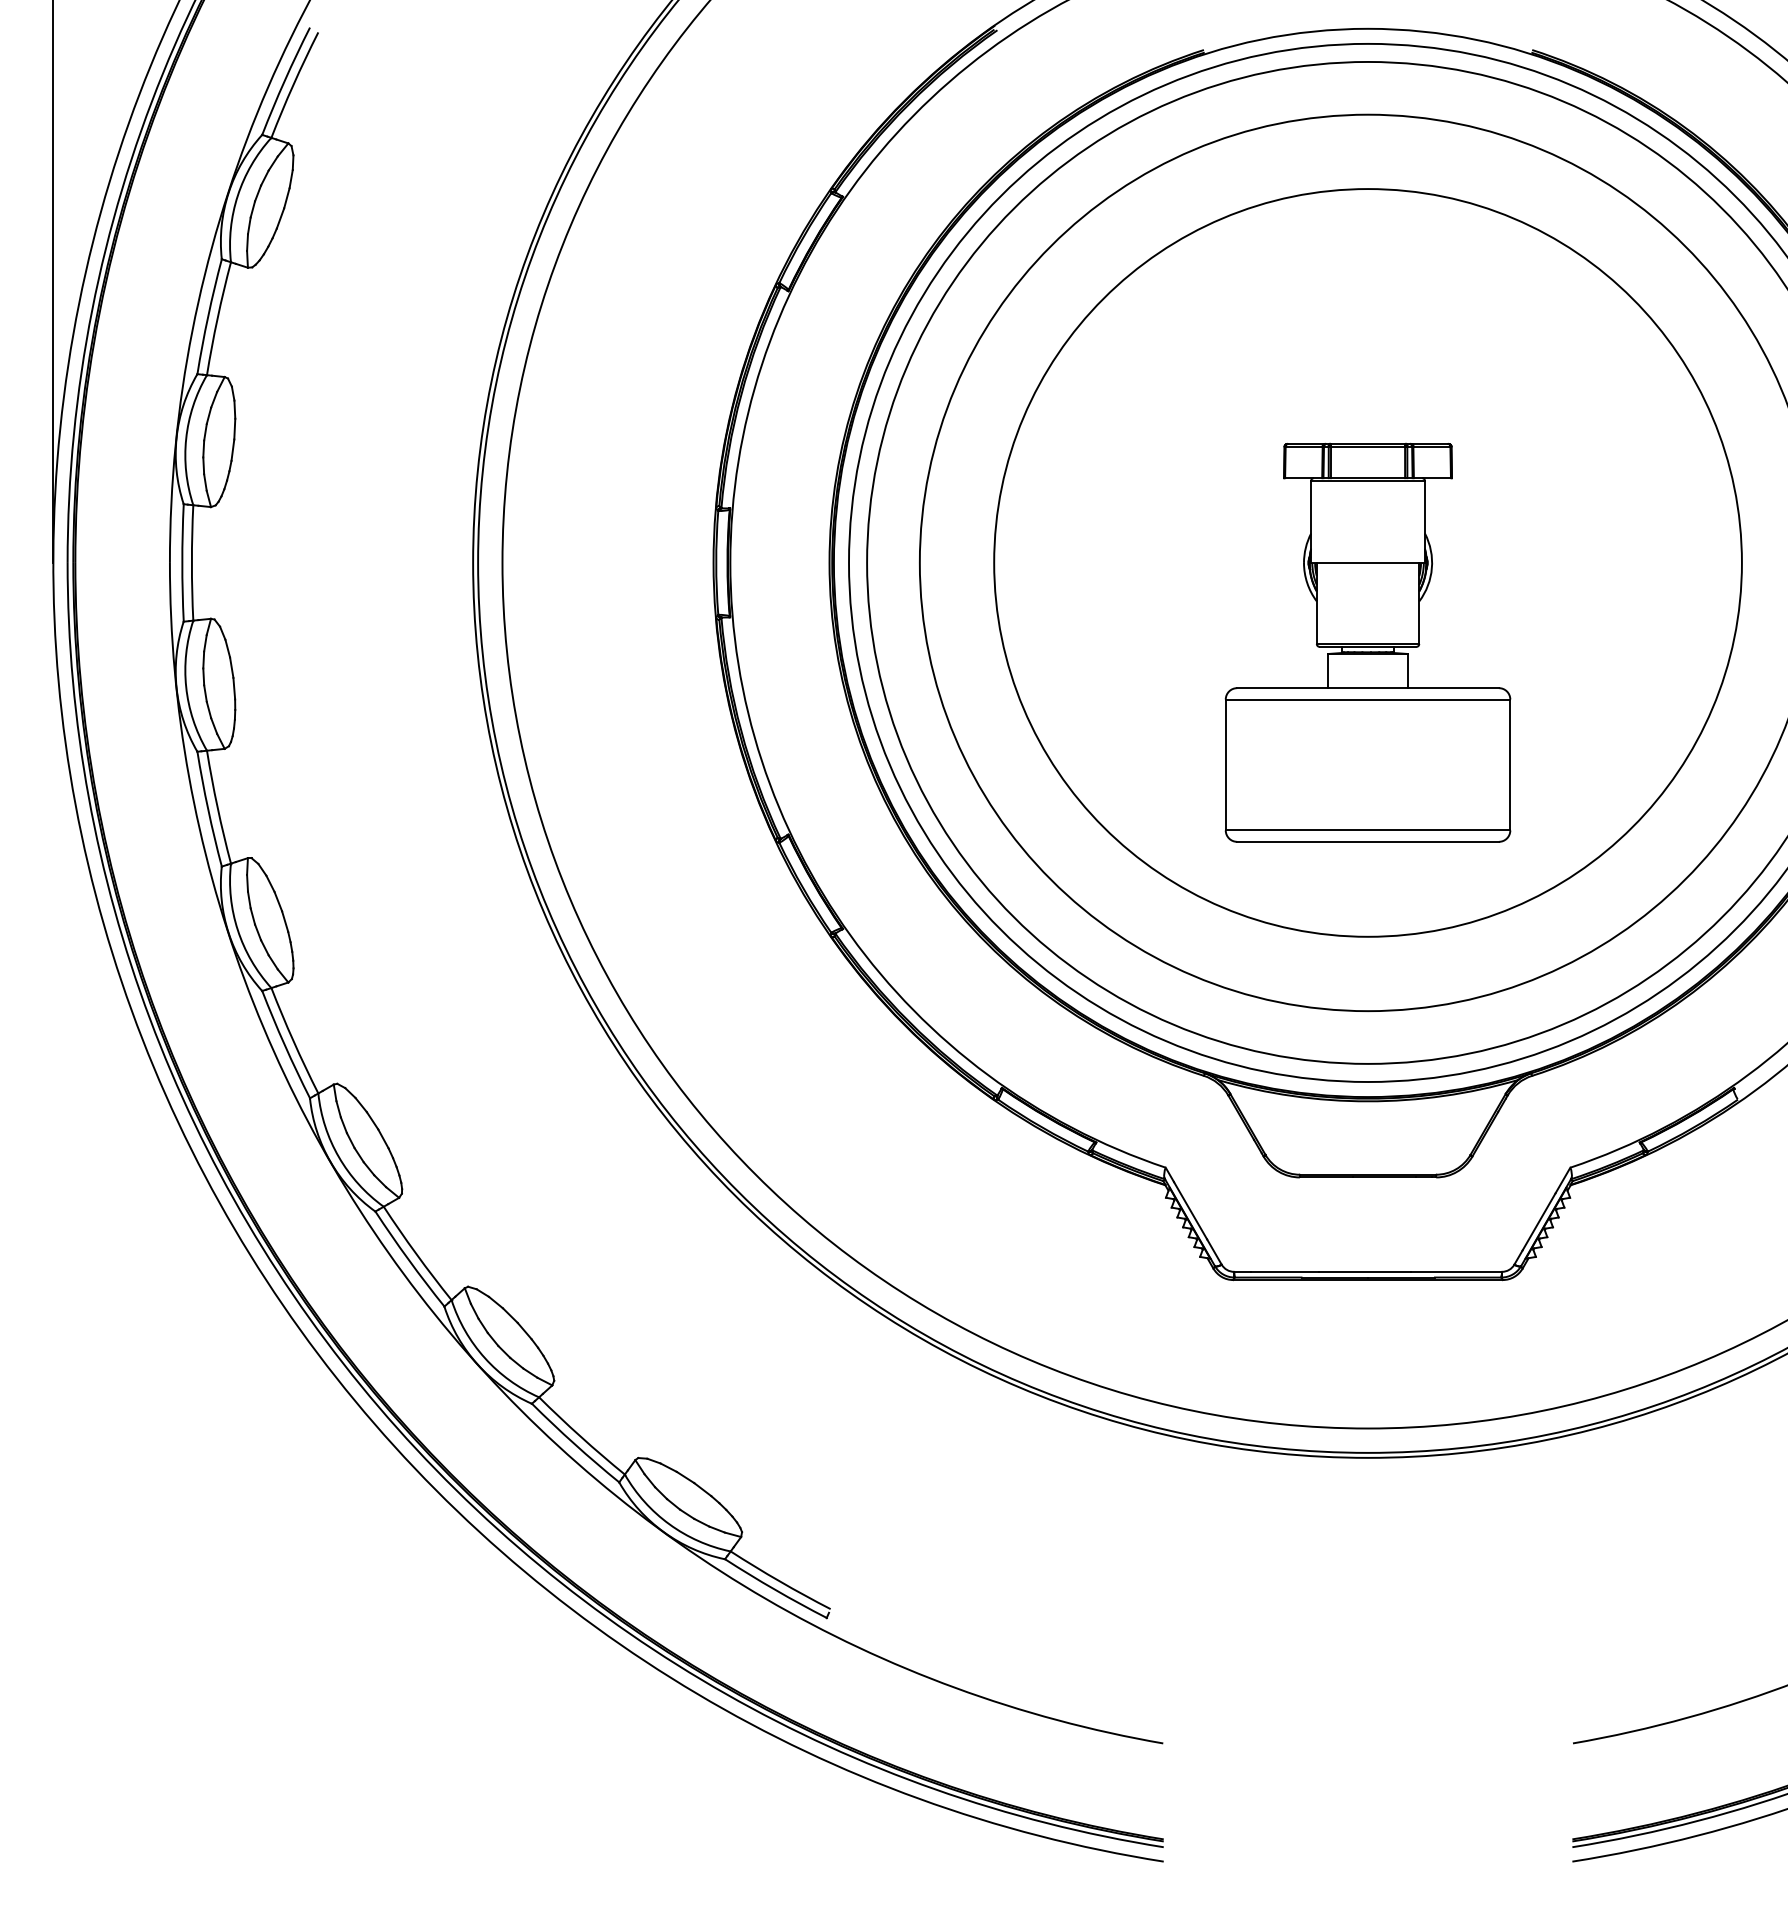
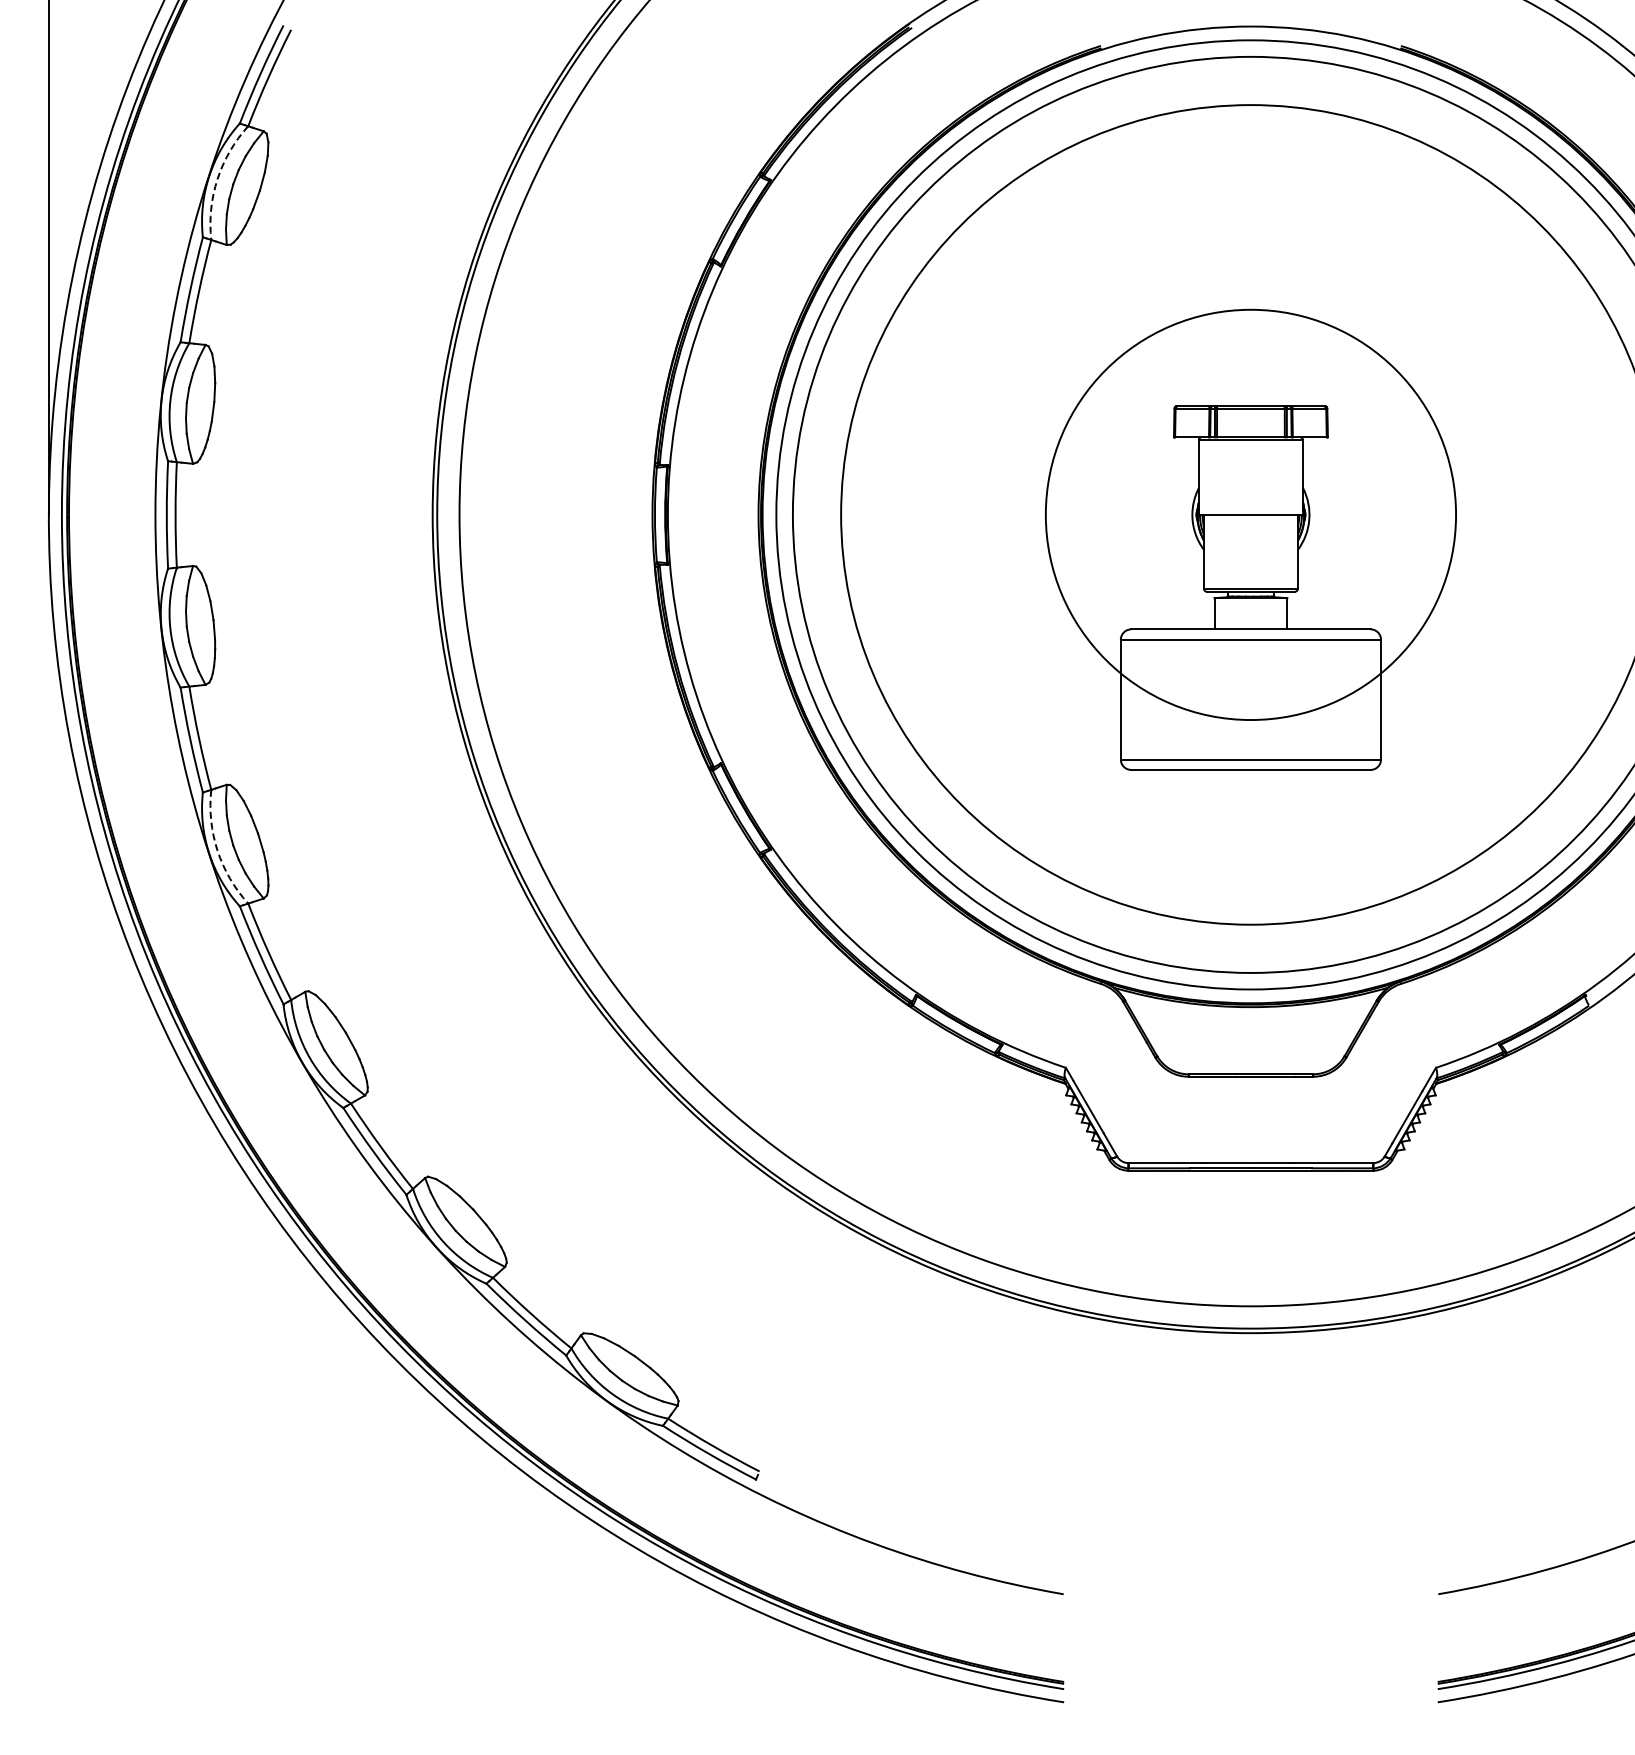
arc: (237, 196) -> (217, 179), solid -> dashed
circle: (1367, 562) -> (1250, 514), size x0.6
arc: (237, 929) -> (217, 850), solid -> dashed

